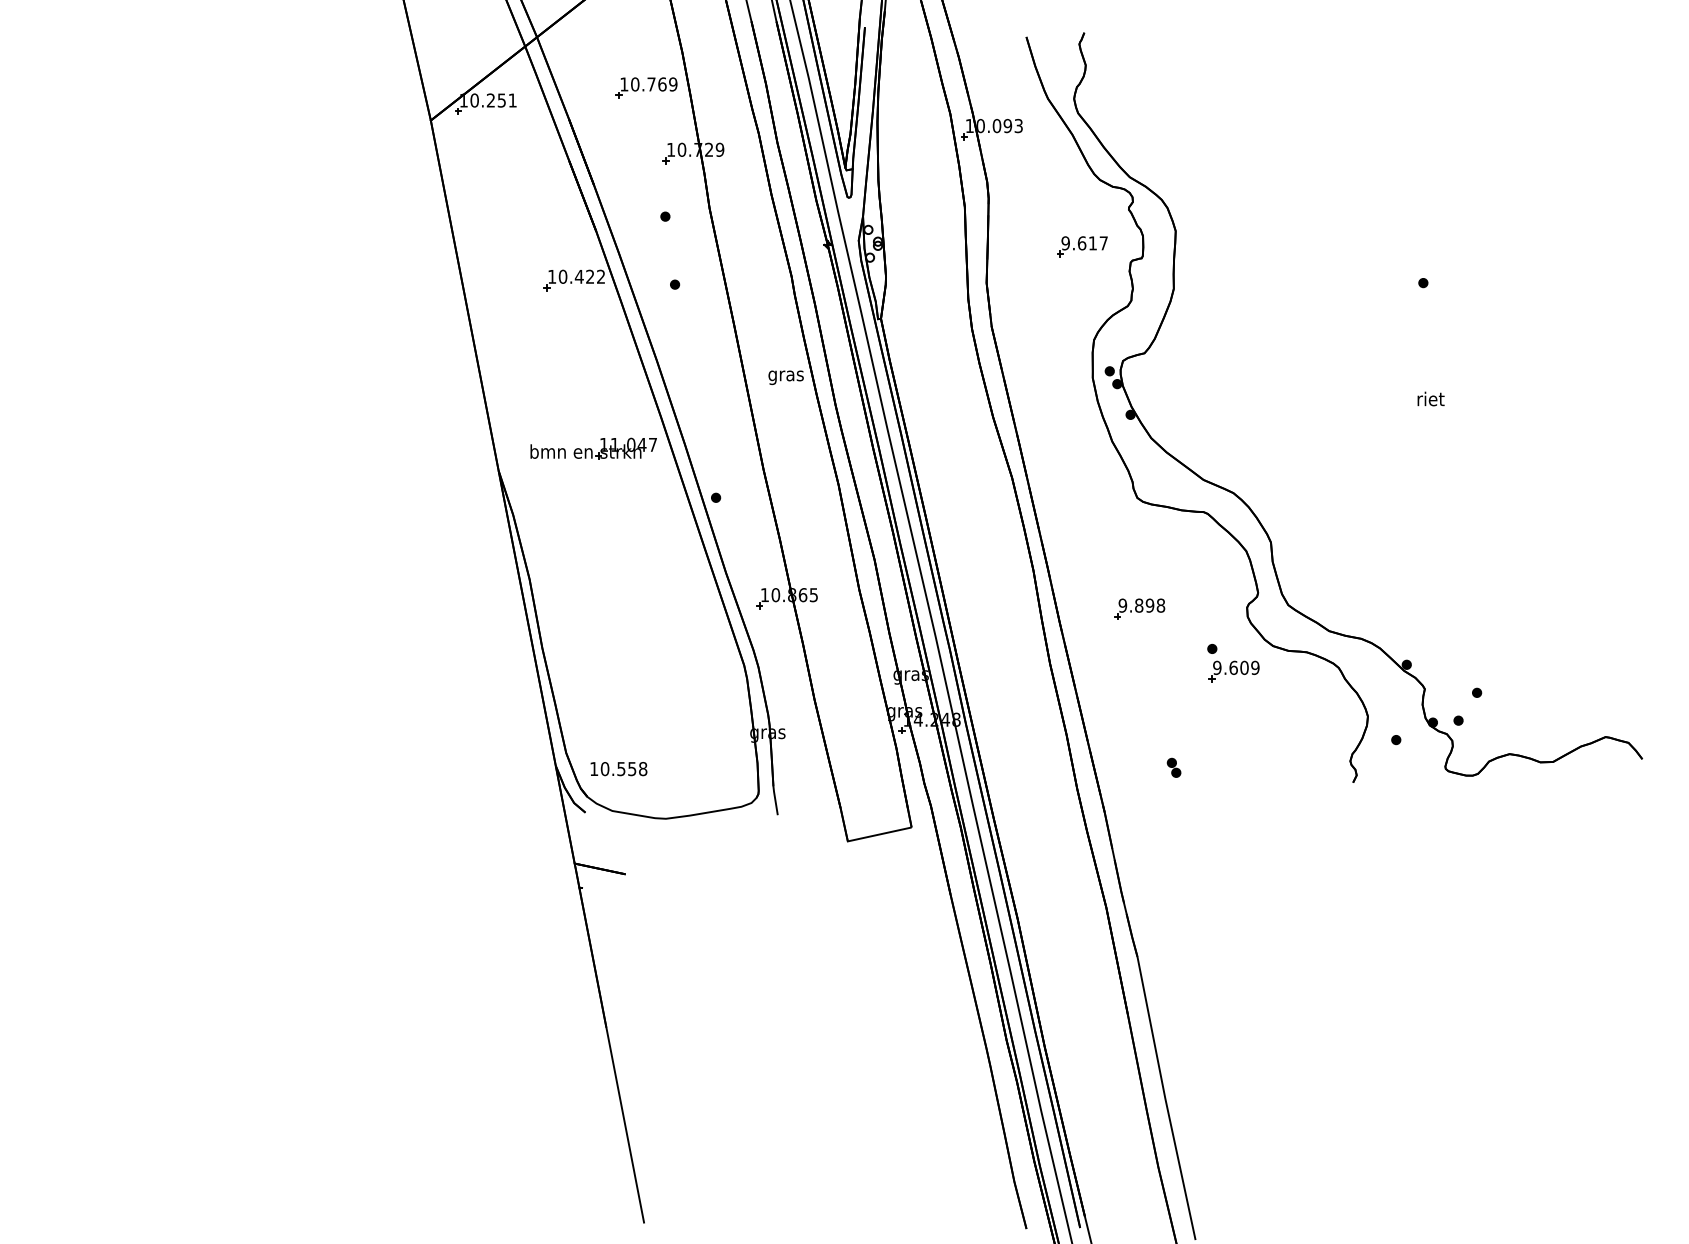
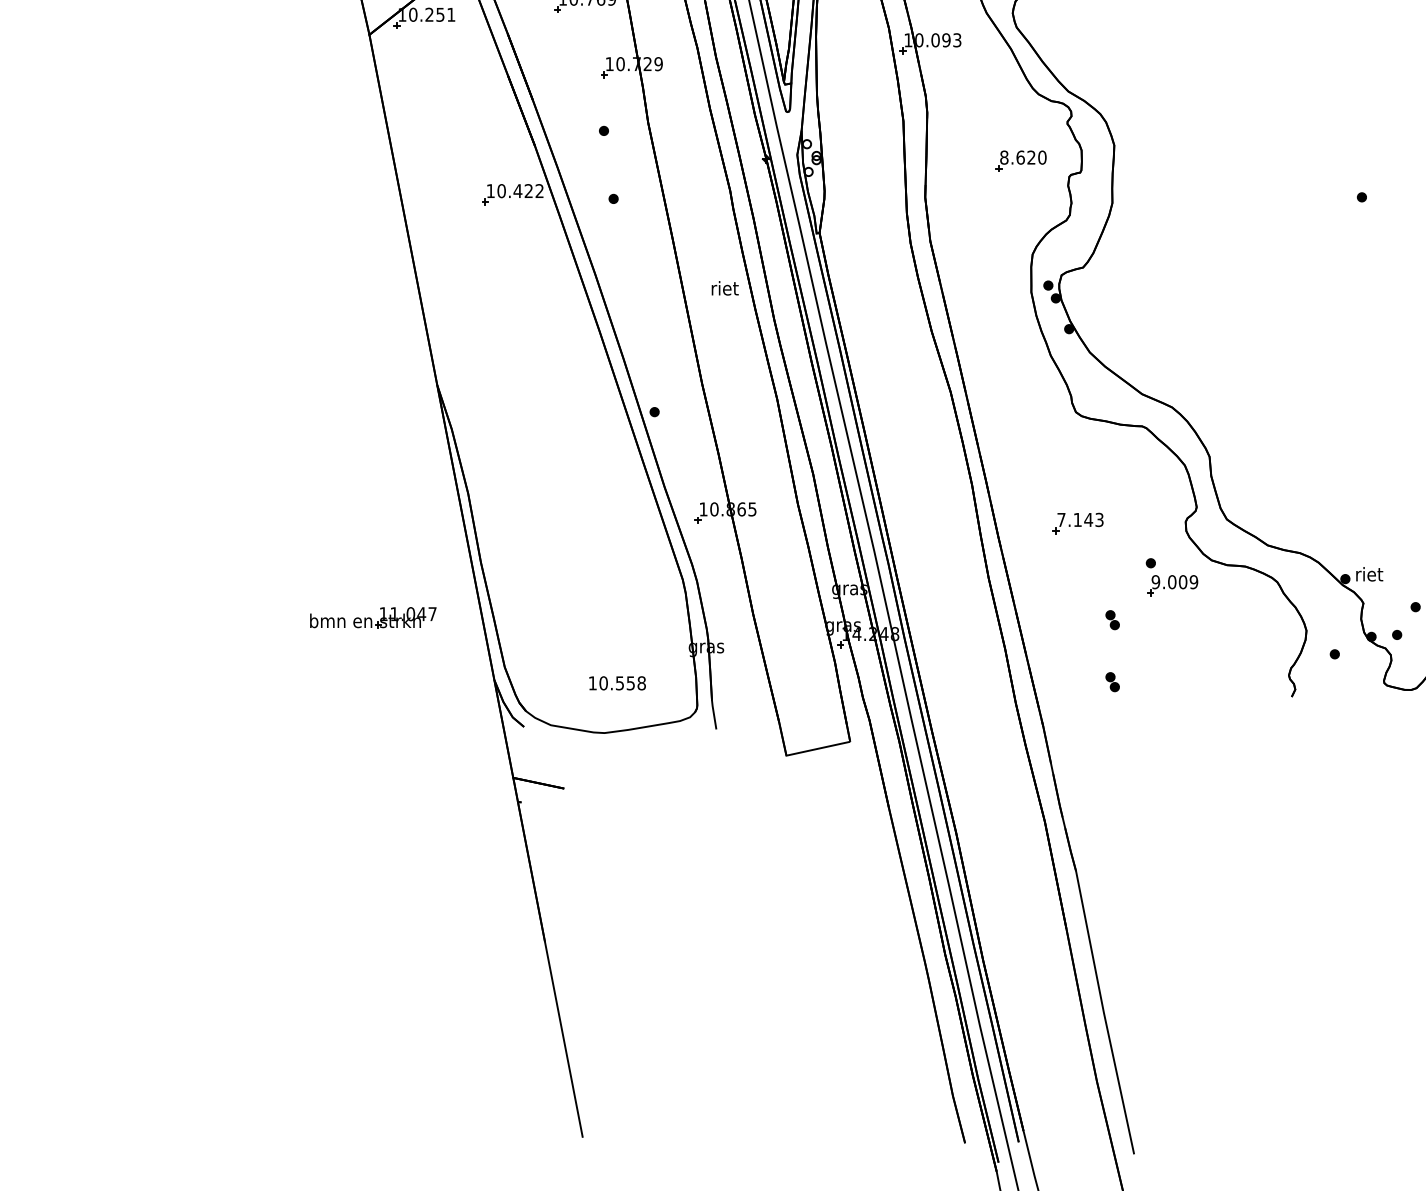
text: (1084, 243) -> (1023, 157), 9.617 -> 8.620
text: (785, 375) -> (724, 289), gras -> riet
text: (1430, 398) -> (1369, 573), moved
part: (593, 448) -> (373, 617), moved
text: (1141, 605) -> (1080, 519), 9.898 -> 7.143
text: (1233, 667) -> (1172, 581), 9.609 -> 9.009
part: (1173, 705) -> (1112, 619), added
text: (618, 769) -> (617, 683), moved

